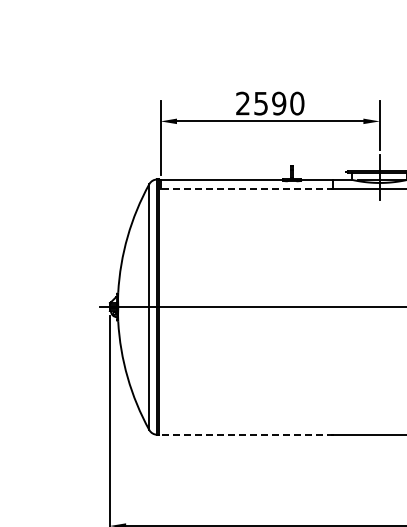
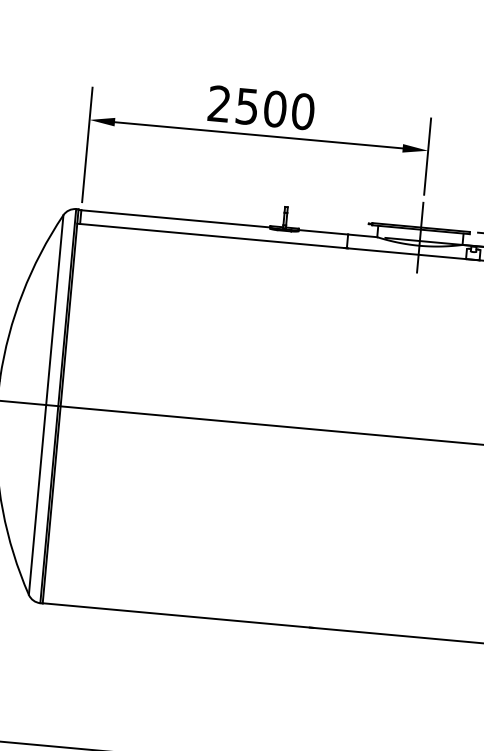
text: (279, 103) -> (275, 108), 2590 -> 2500
line: (246, 188) -> (212, 235), dashed -> solid
line: (246, 434) -> (178, 615), dashed -> solid

